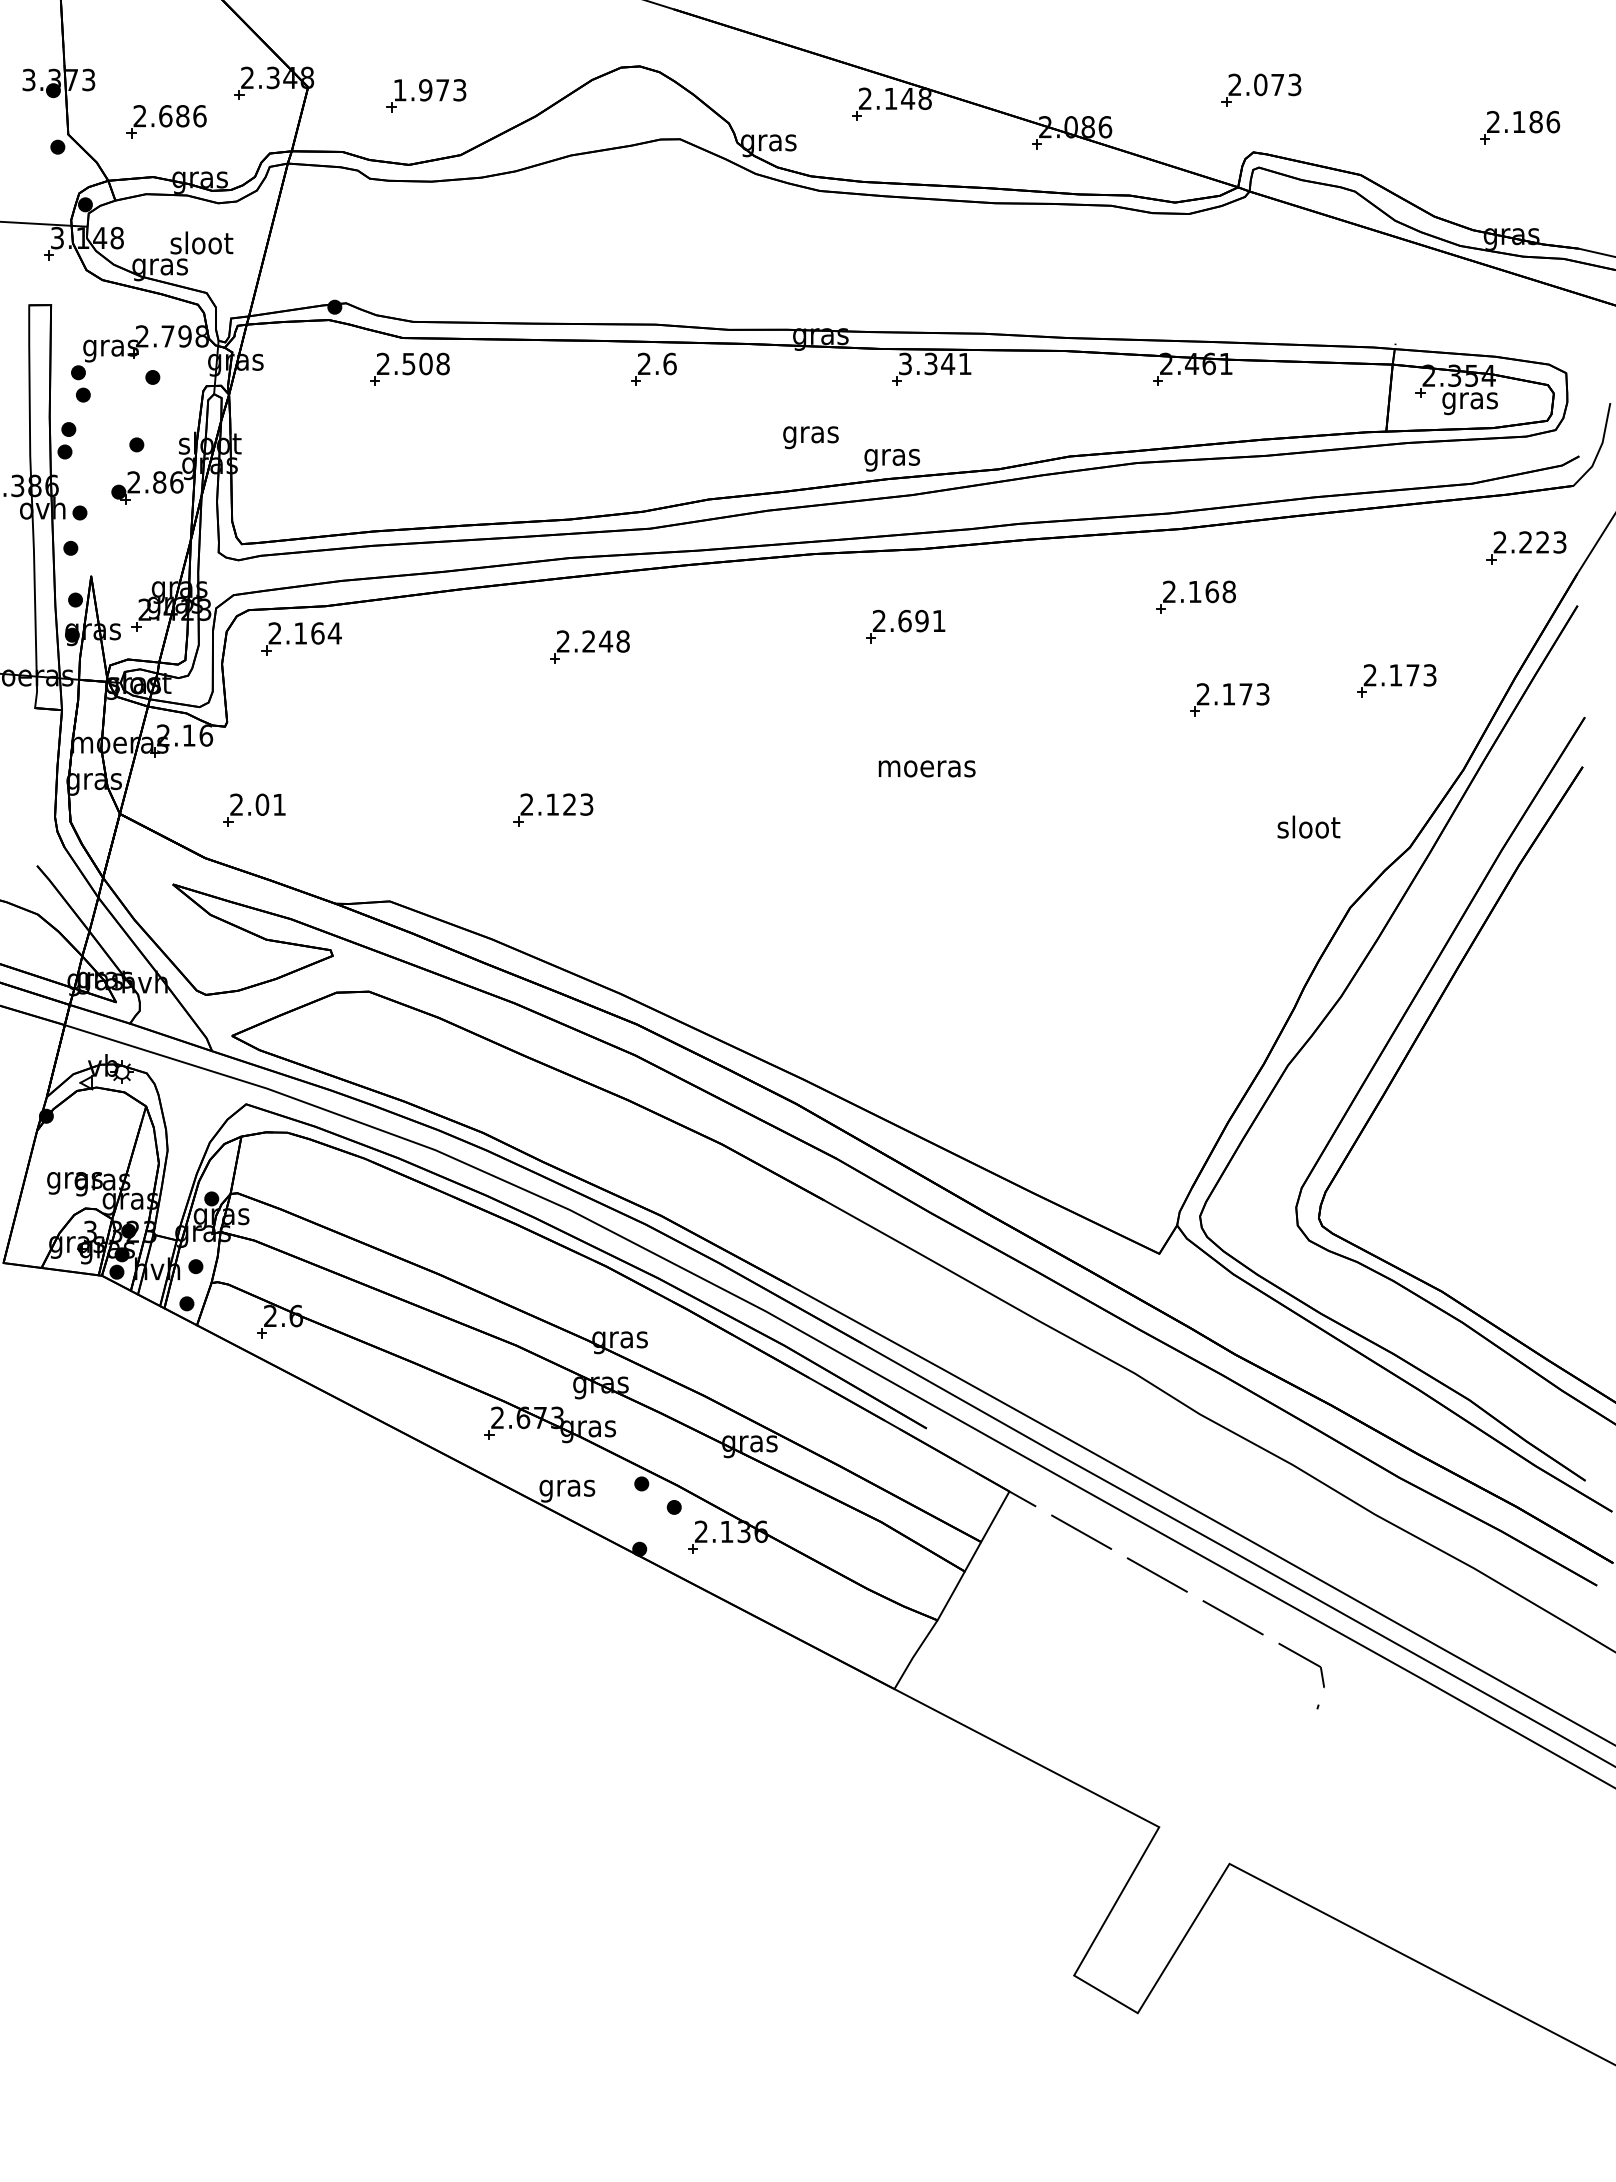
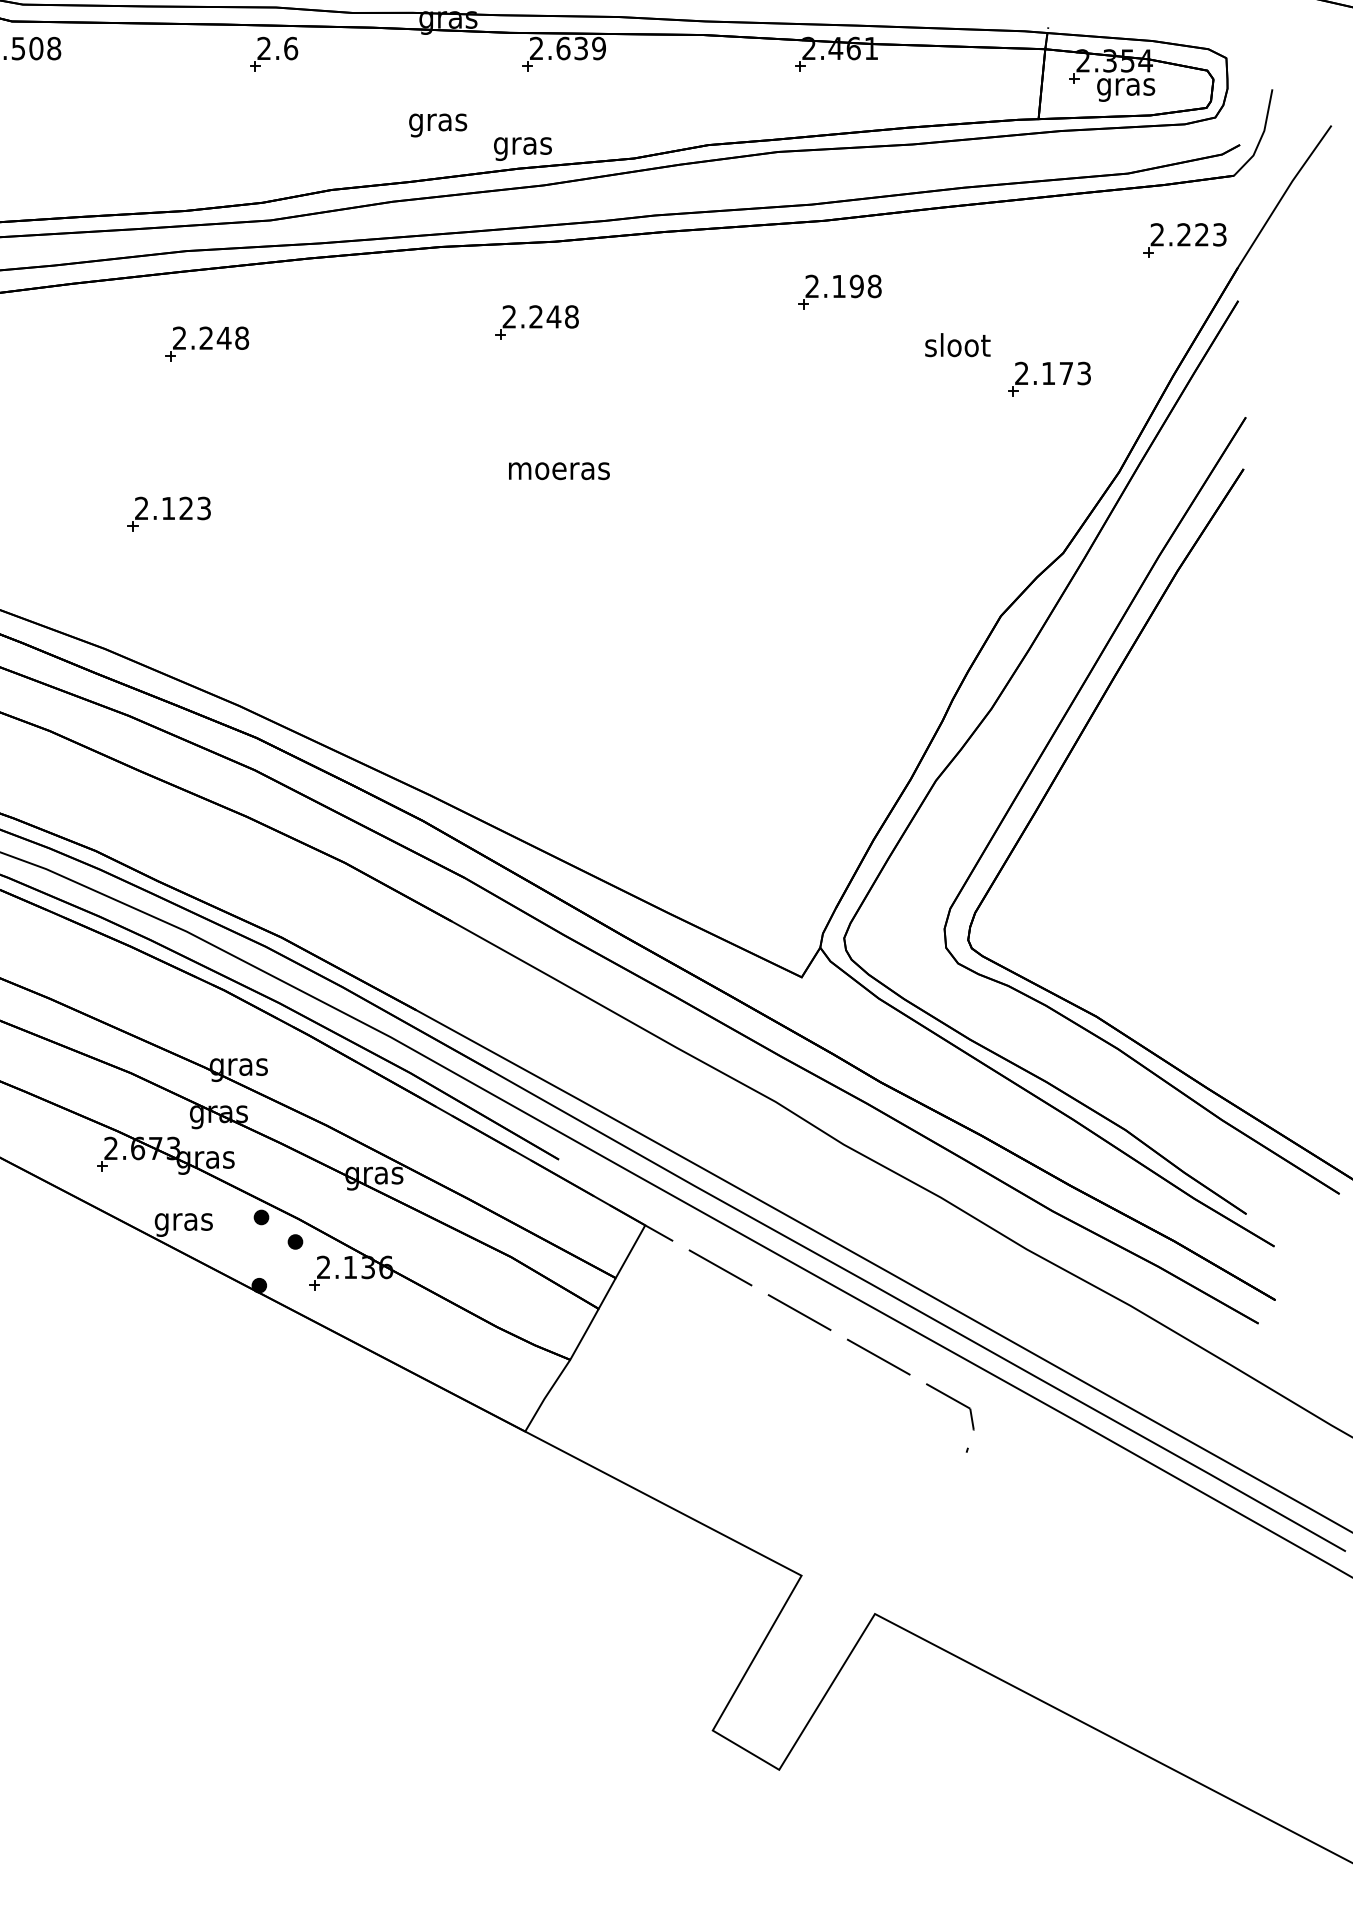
text: (935, 363) -> (568, 48), 3.341 -> 2.639
text: (1212, 591) -> (857, 286), 2.168 -> 2.198
text: (921, 620) -> (553, 316), 2.691 -> 2.248
part: (1229, 699) -> (874, 398), removed
text: (1308, 826) -> (957, 344), moved

